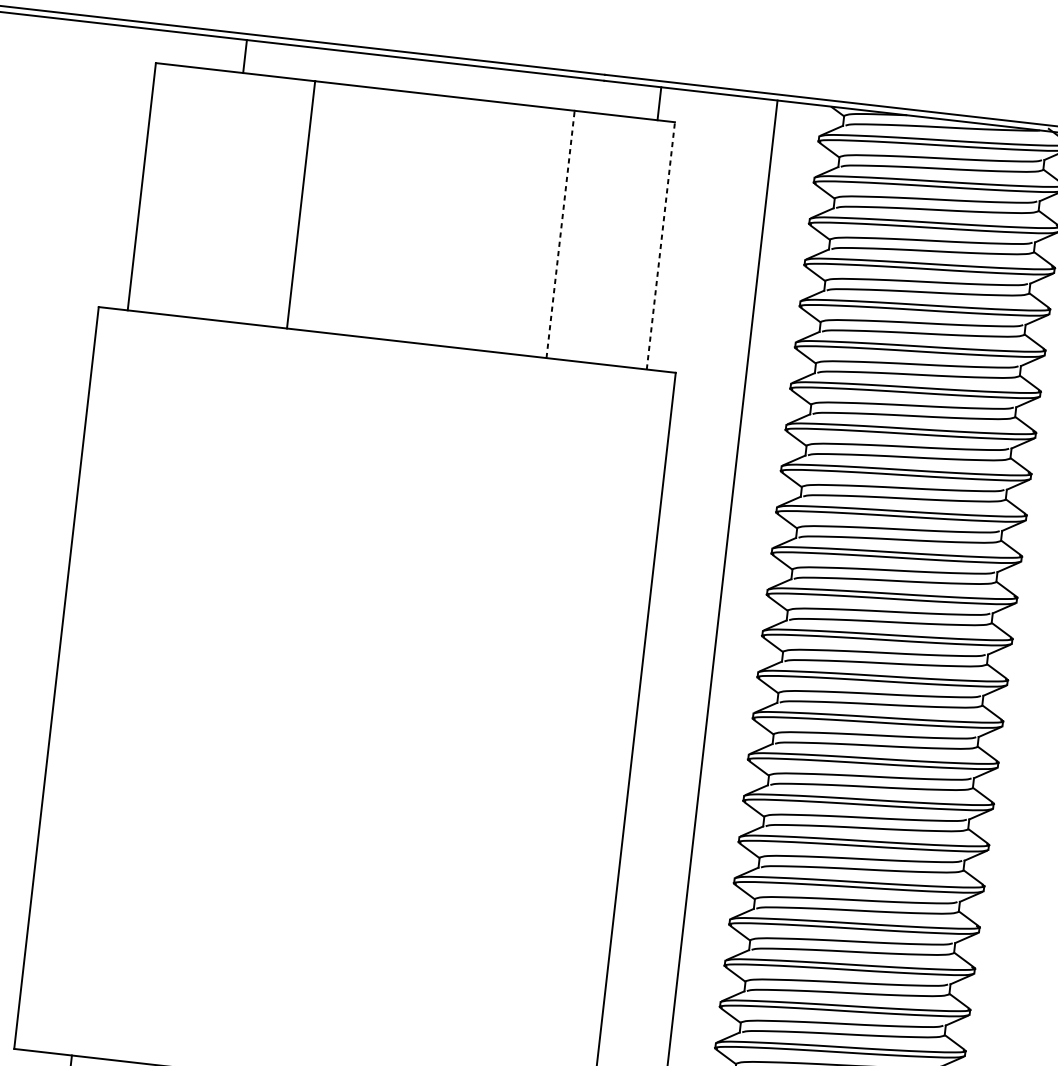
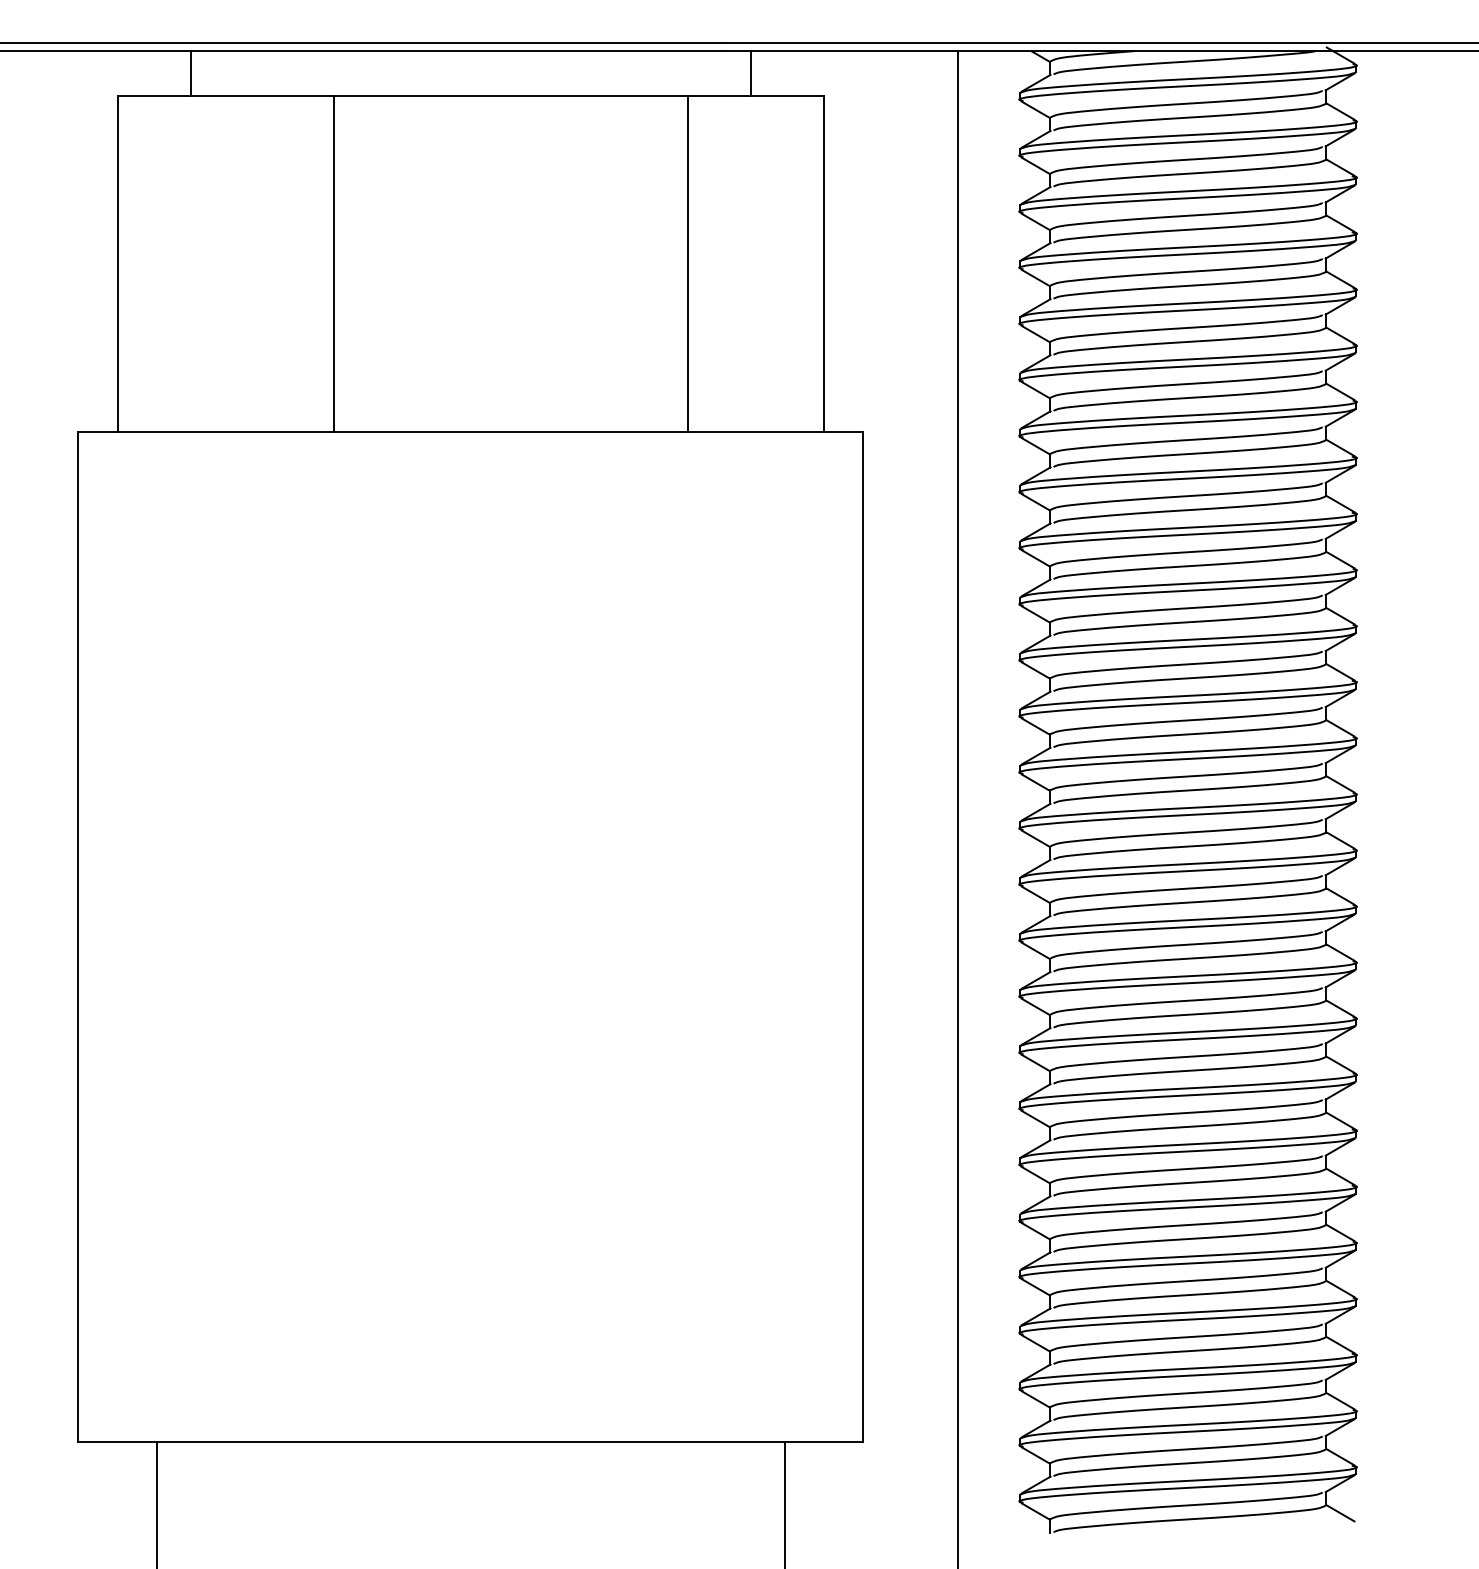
line: (245, 56) -> (190, 73), moved
line: (659, 103) -> (751, 73), moved
line: (560, 233) -> (687, 263), dashed -> solid
line: (660, 245) -> (823, 263), dashed -> solid

